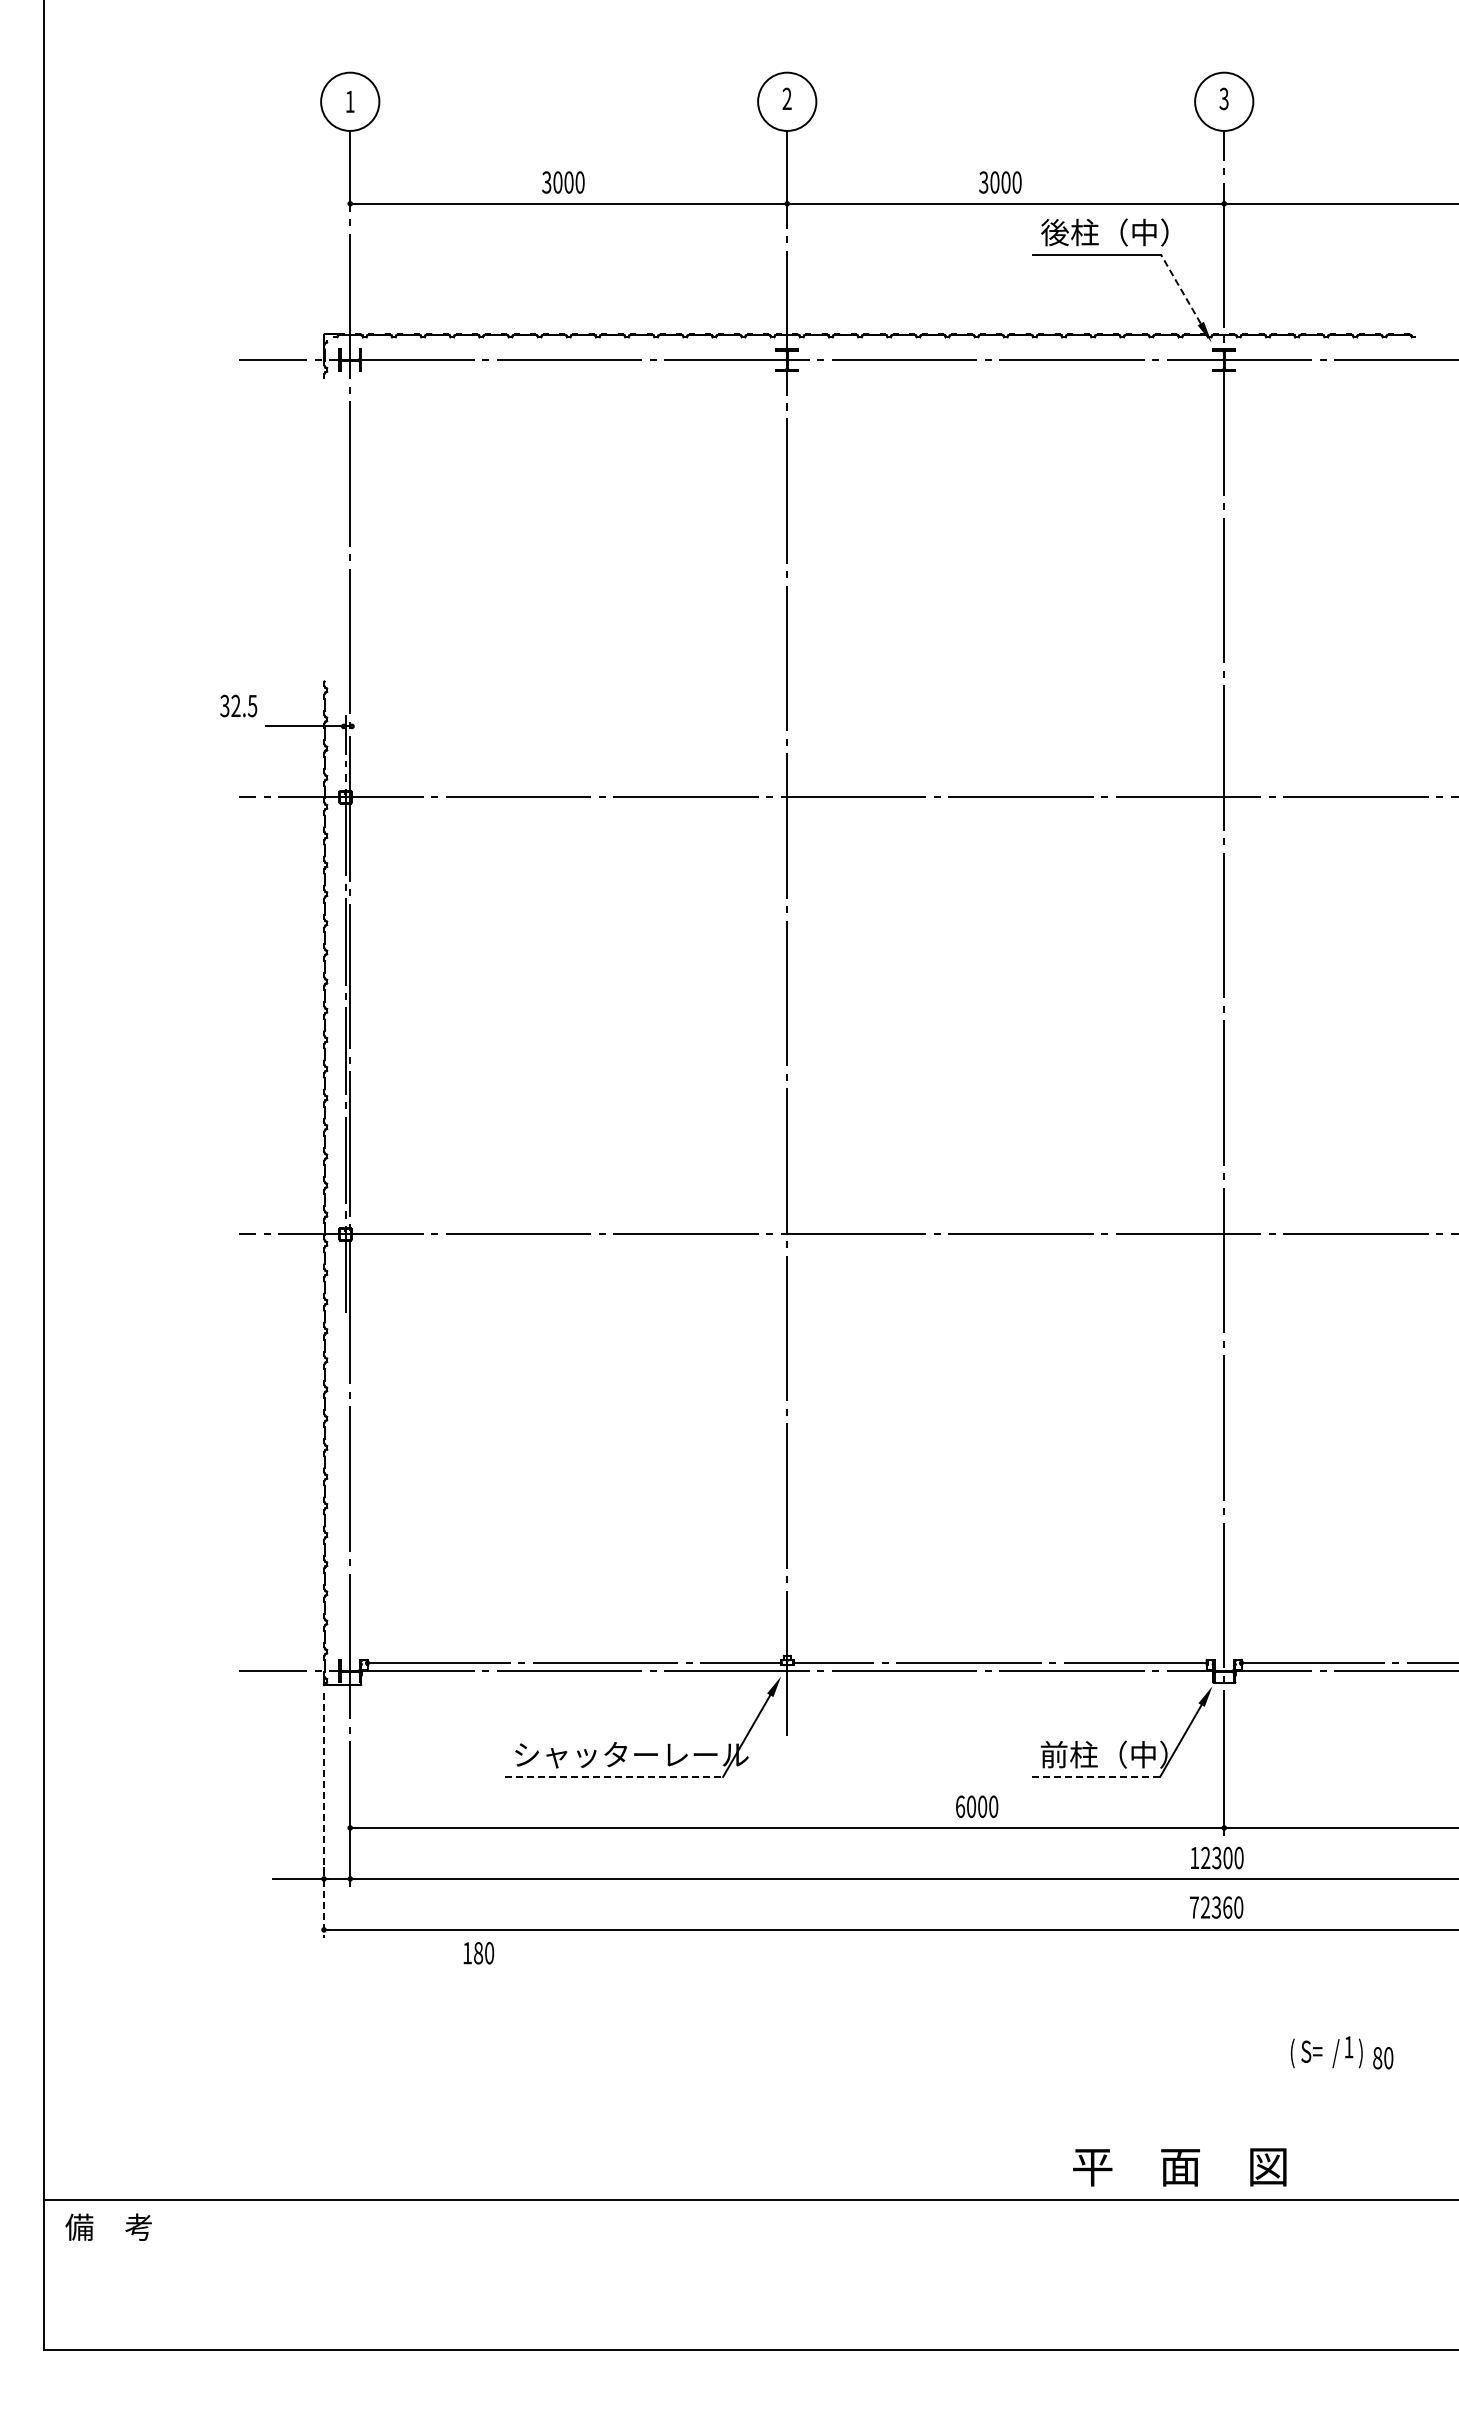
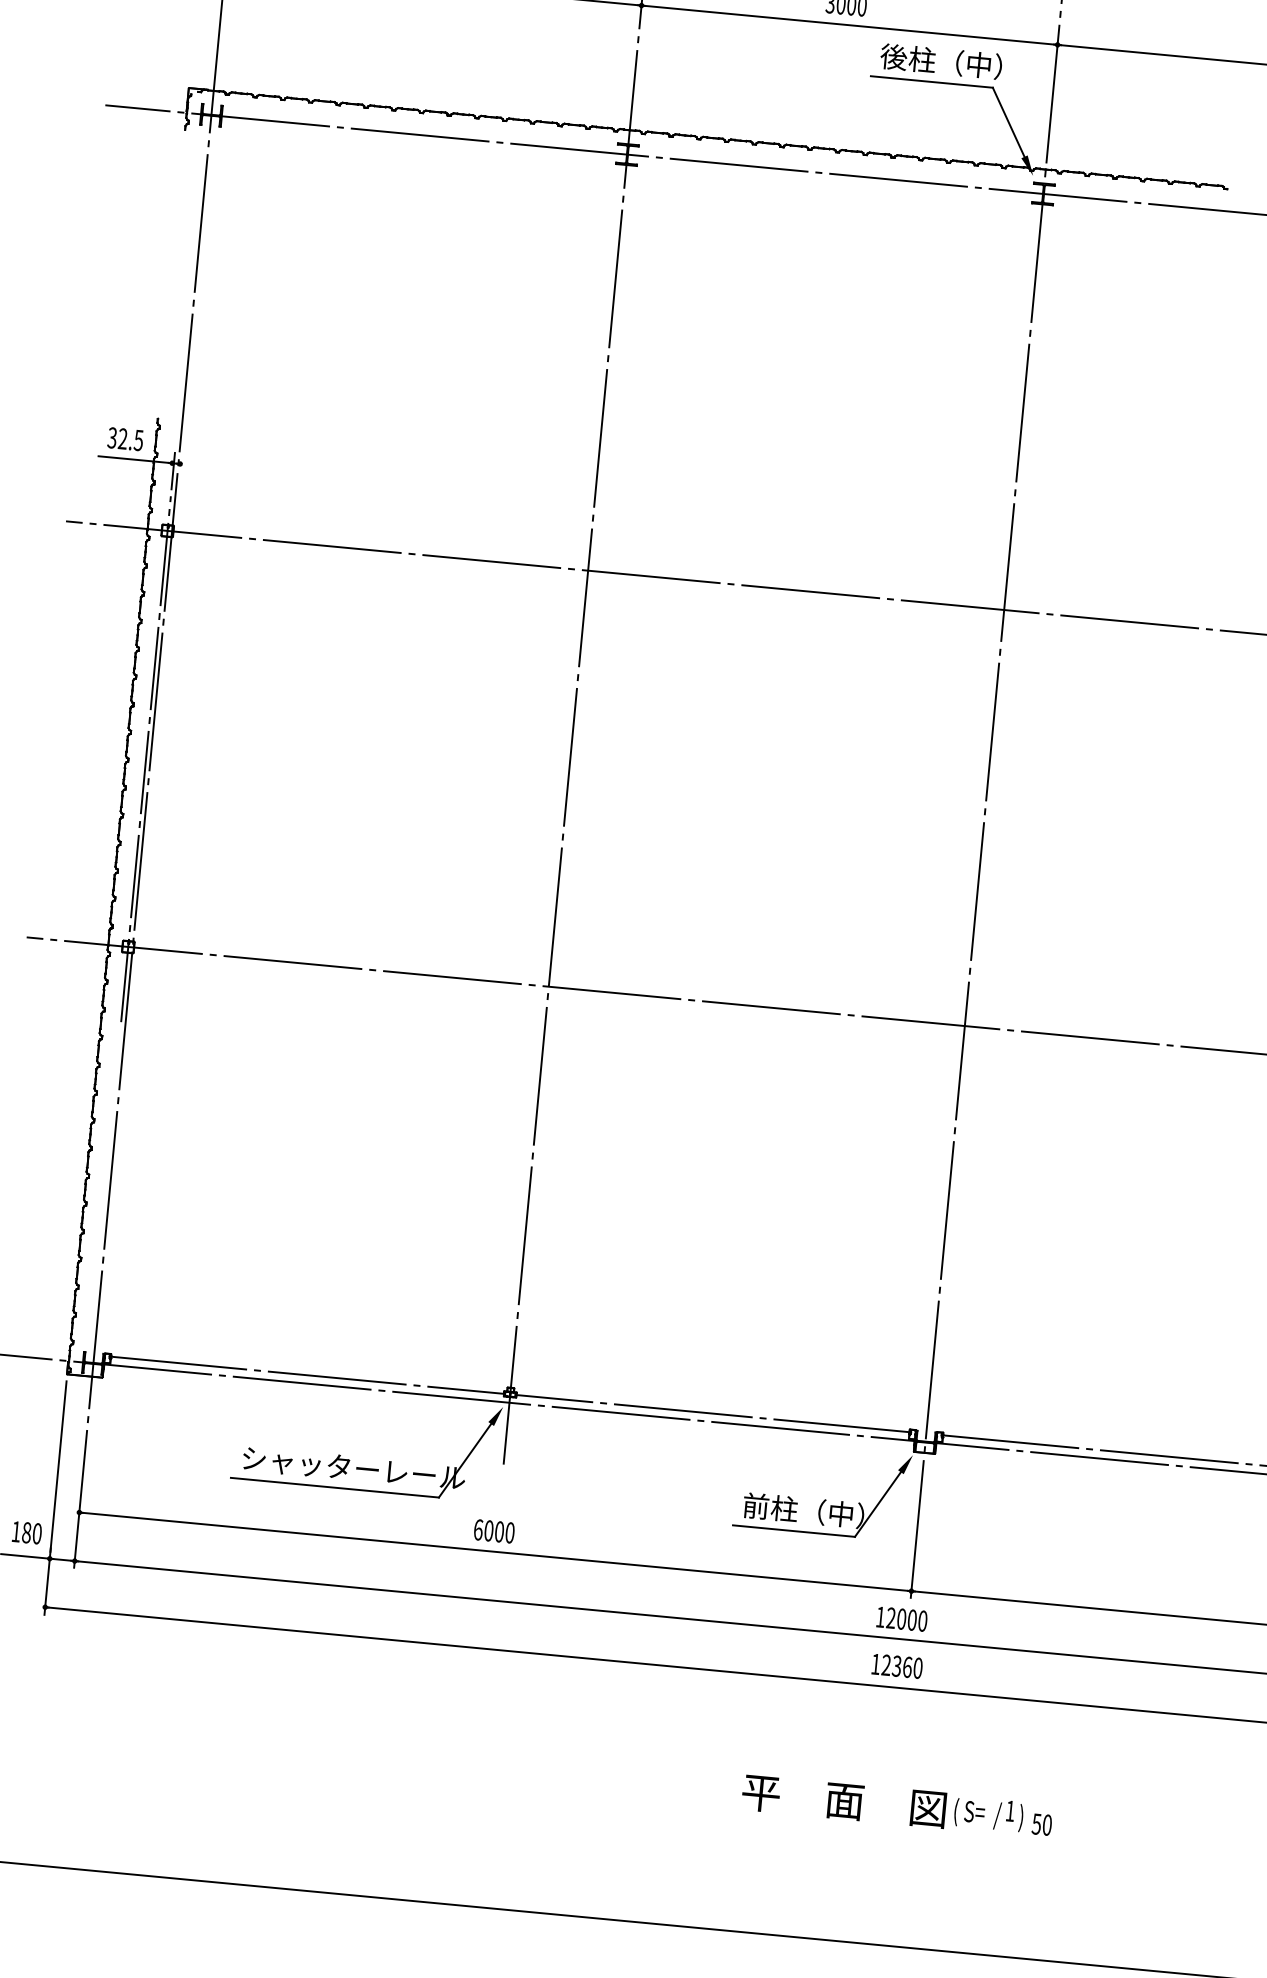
line: (1180, 289) -> (1008, 122), dashed -> solid
text: (238, 705) -> (125, 438), moved
line: (614, 1776) -> (335, 1487), dashed -> solid
line: (1096, 1776) -> (794, 1530), dashed -> solid
text: (977, 1806) -> (494, 1531), moved
line: (324, 1815) -> (55, 1498), dashed -> solid
text: (1216, 1858) -> (901, 1619), 12300 -> 12000
text: (1194, 1907) -> (875, 1664), 72360 -> 12360
text: (478, 1953) -> (26, 1533), moved
text: (1377, 2058) -> (1036, 1824), 80 -> 50
text: (1179, 2167) -> (843, 1801), moved

